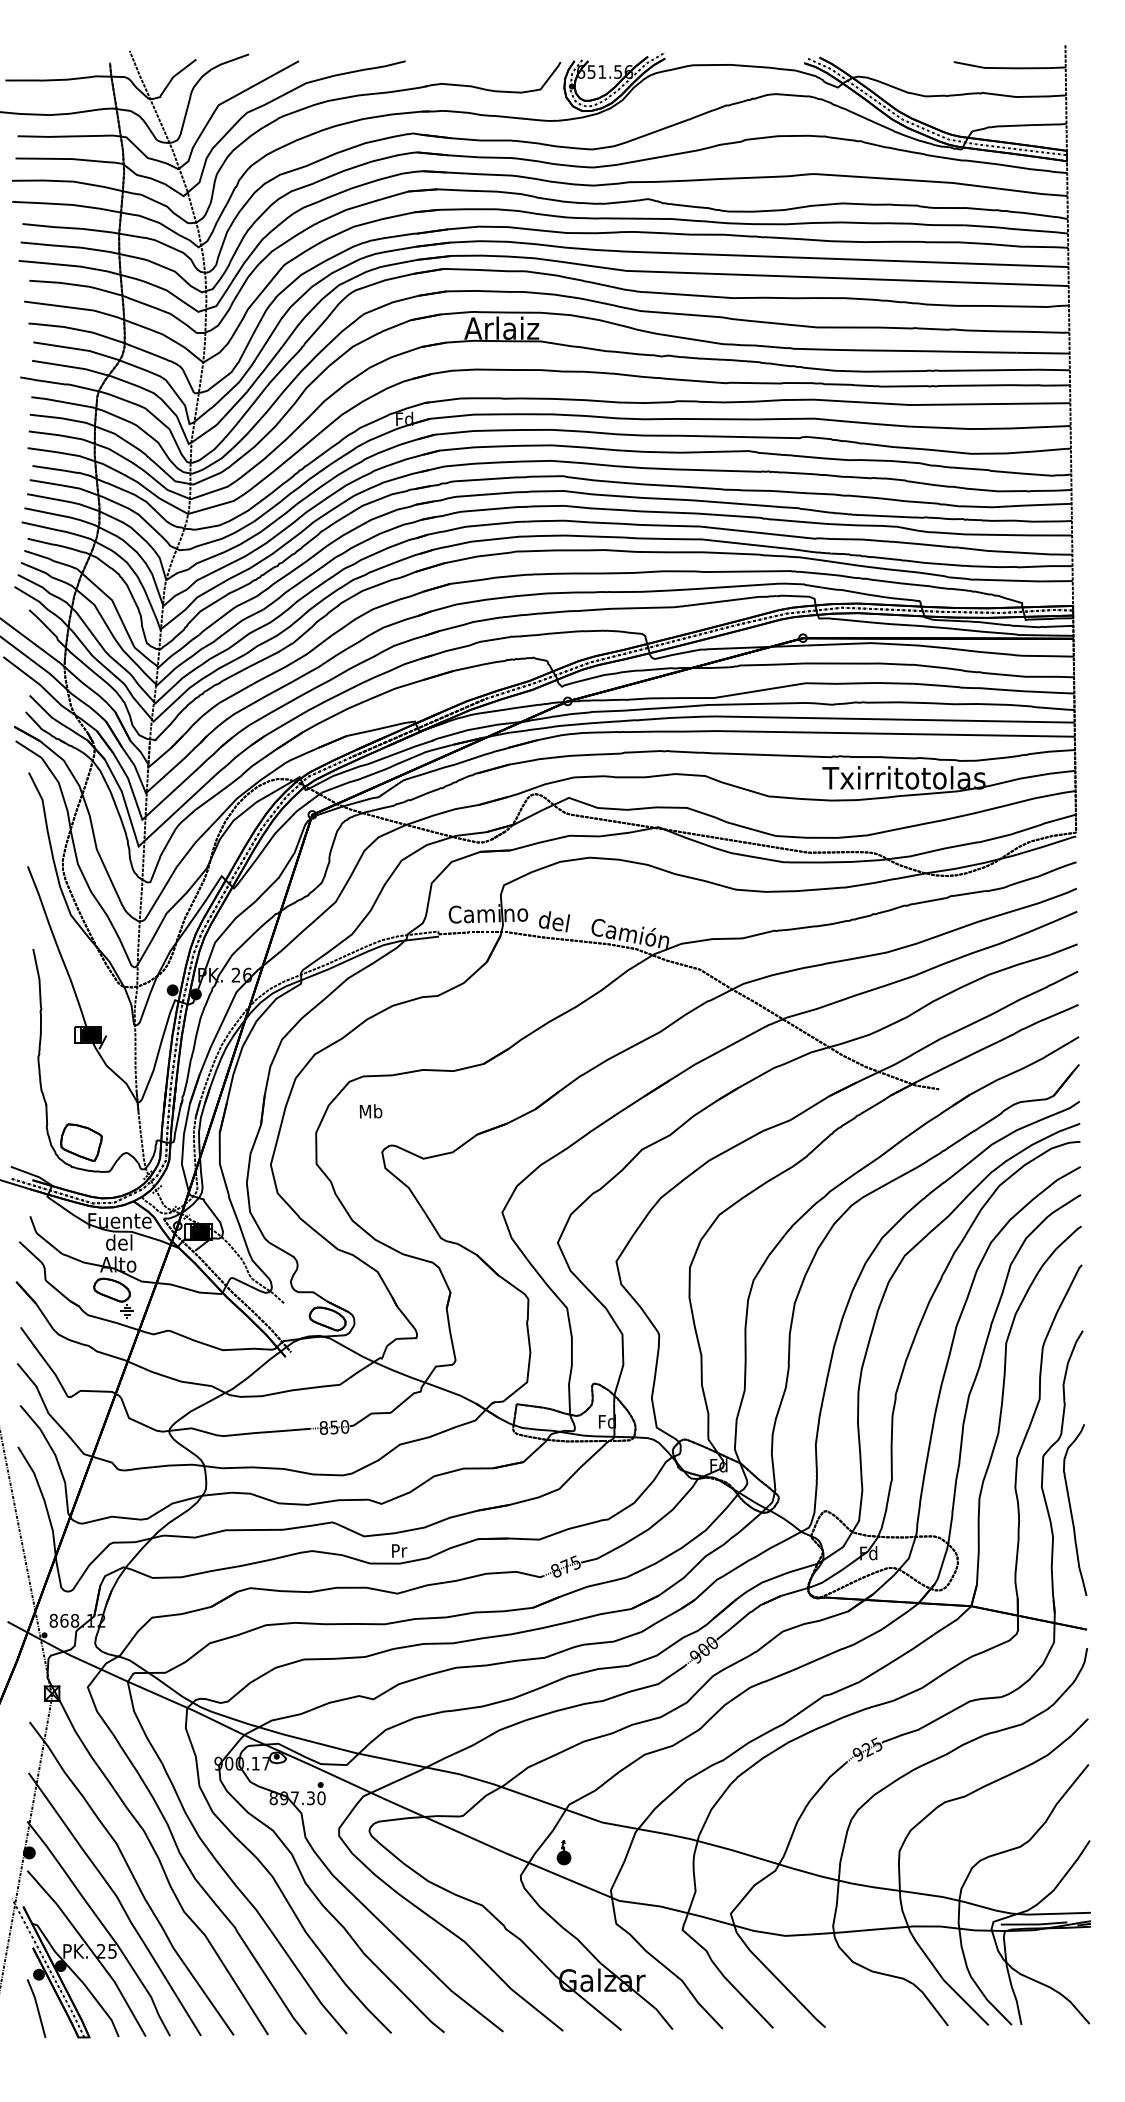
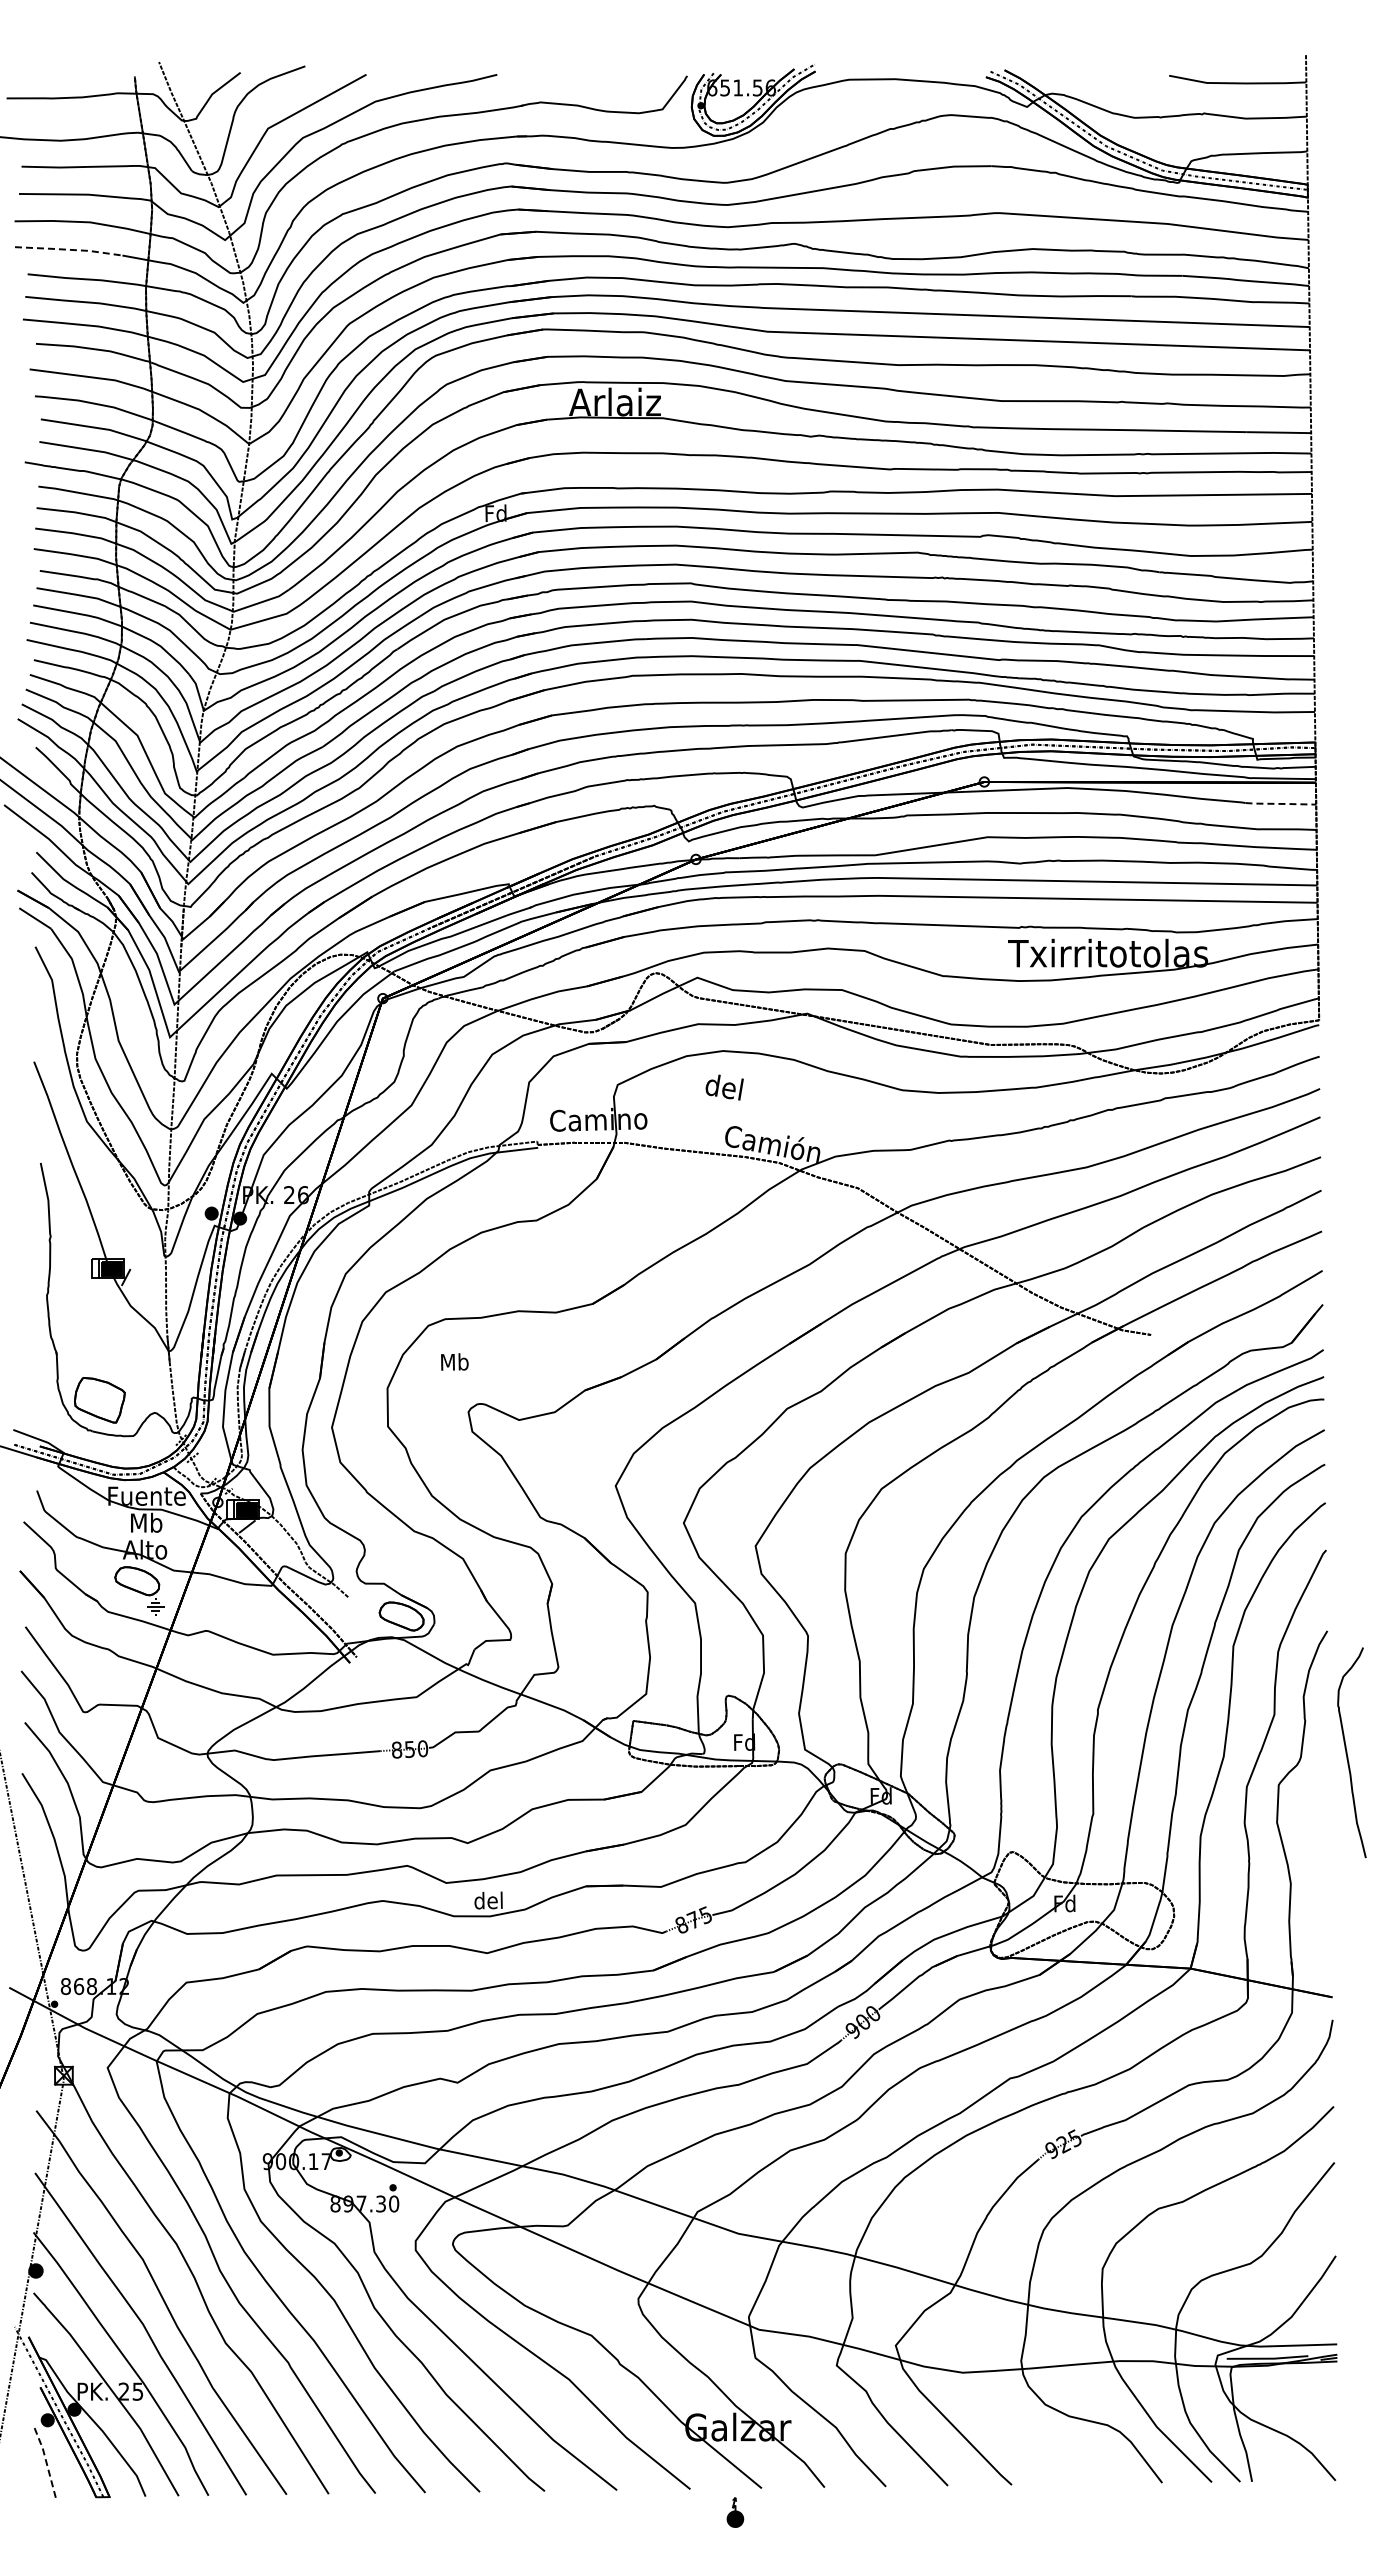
line: (55, 203) -> (68, 249), solid -> dashed
line: (1044, 655) -> (1280, 803), solid -> dashed
text: (554, 921) -> (724, 1087), moved
text: (119, 1242) -> (146, 1522), del -> Mb
curve: (1071, 1509) -> (1347, 1752), moved
text: (398, 1550) -> (488, 1900), Pr -> del
part: (564, 1852) -> (735, 2512), moved
line: (37, 2007) -> (46, 2460), solid -> dashed

